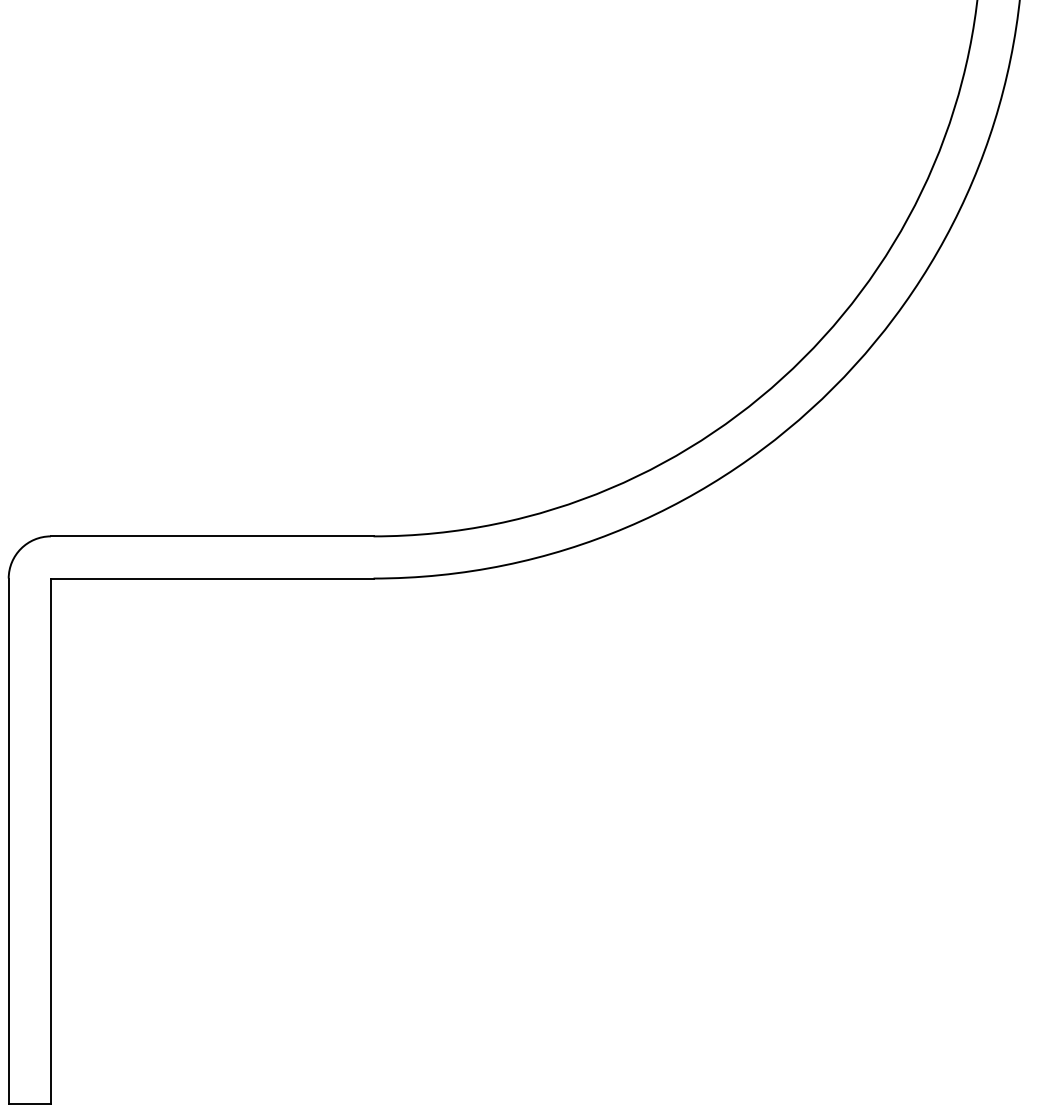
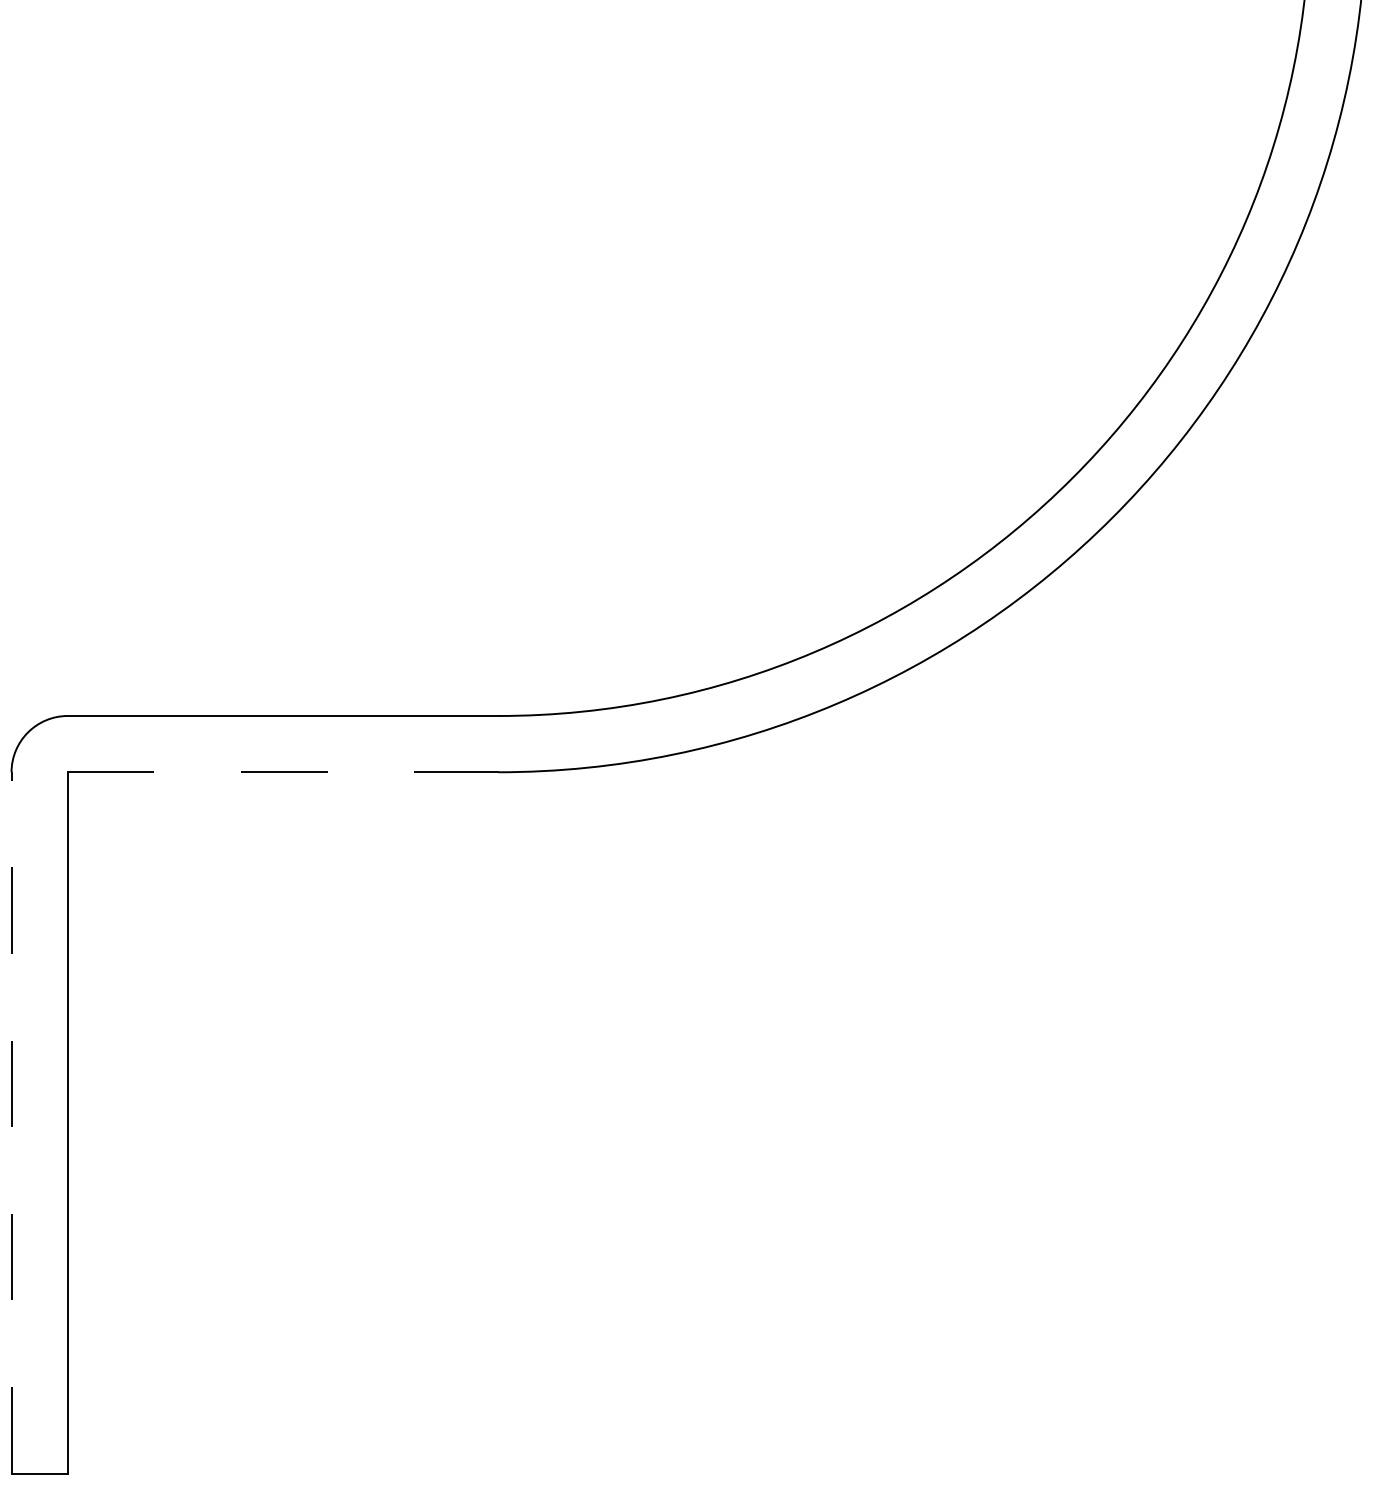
line: (212, 578) -> (283, 772), solid -> dashed
line: (8, 840) -> (11, 1122), solid -> dashed

